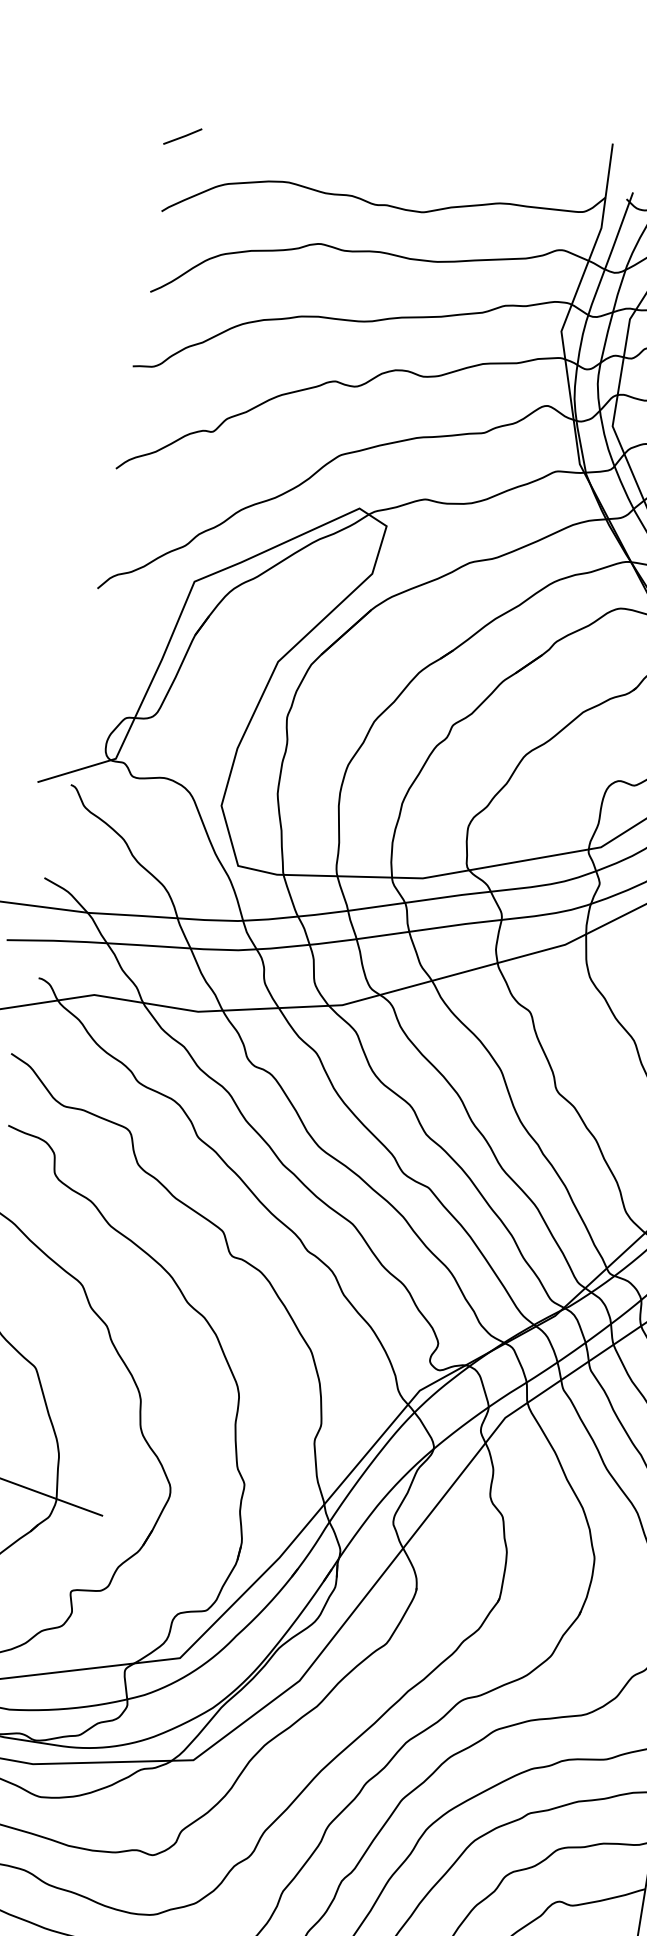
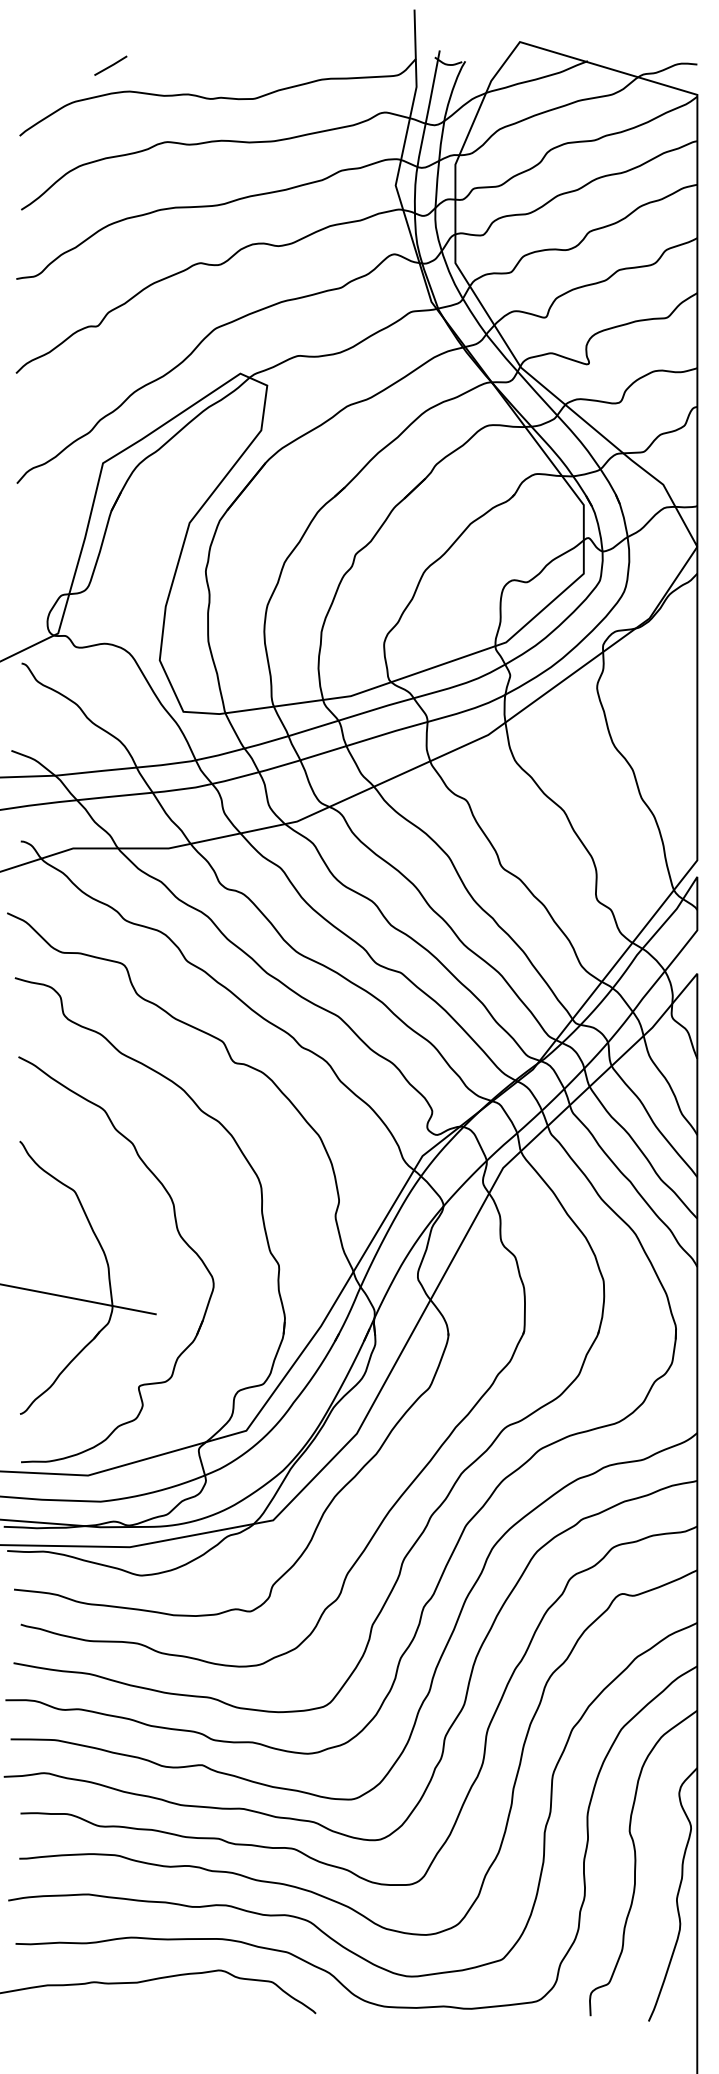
line: (182, 136) -> (110, 65), moved

